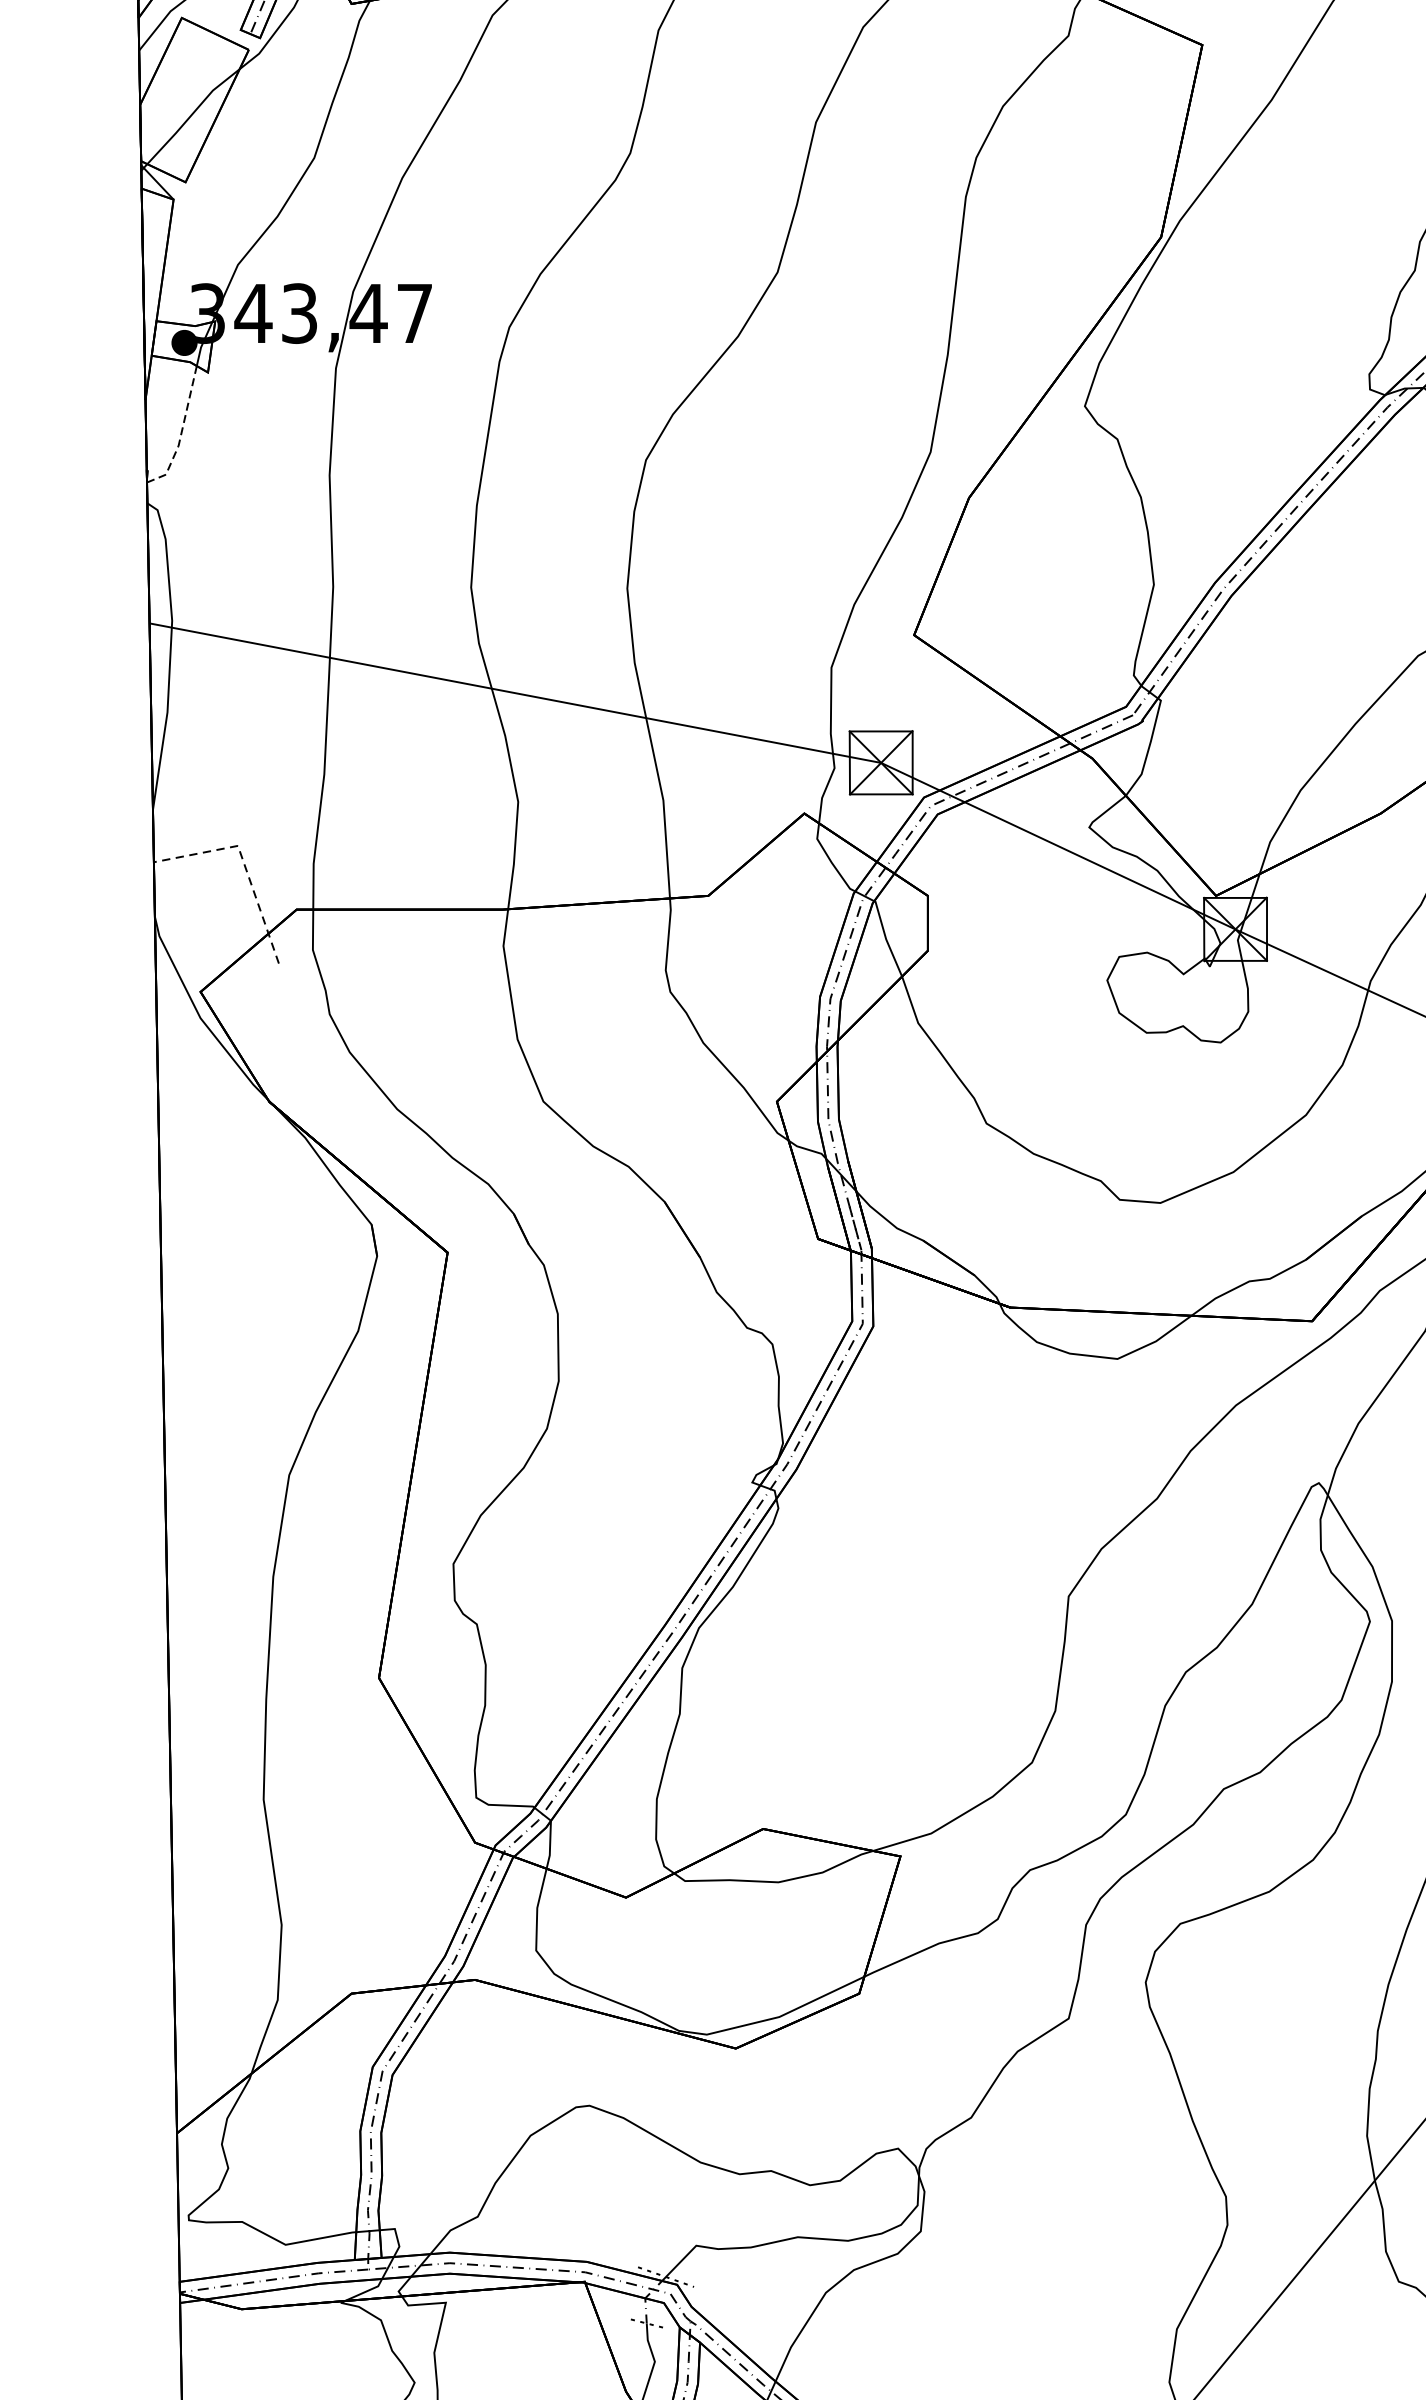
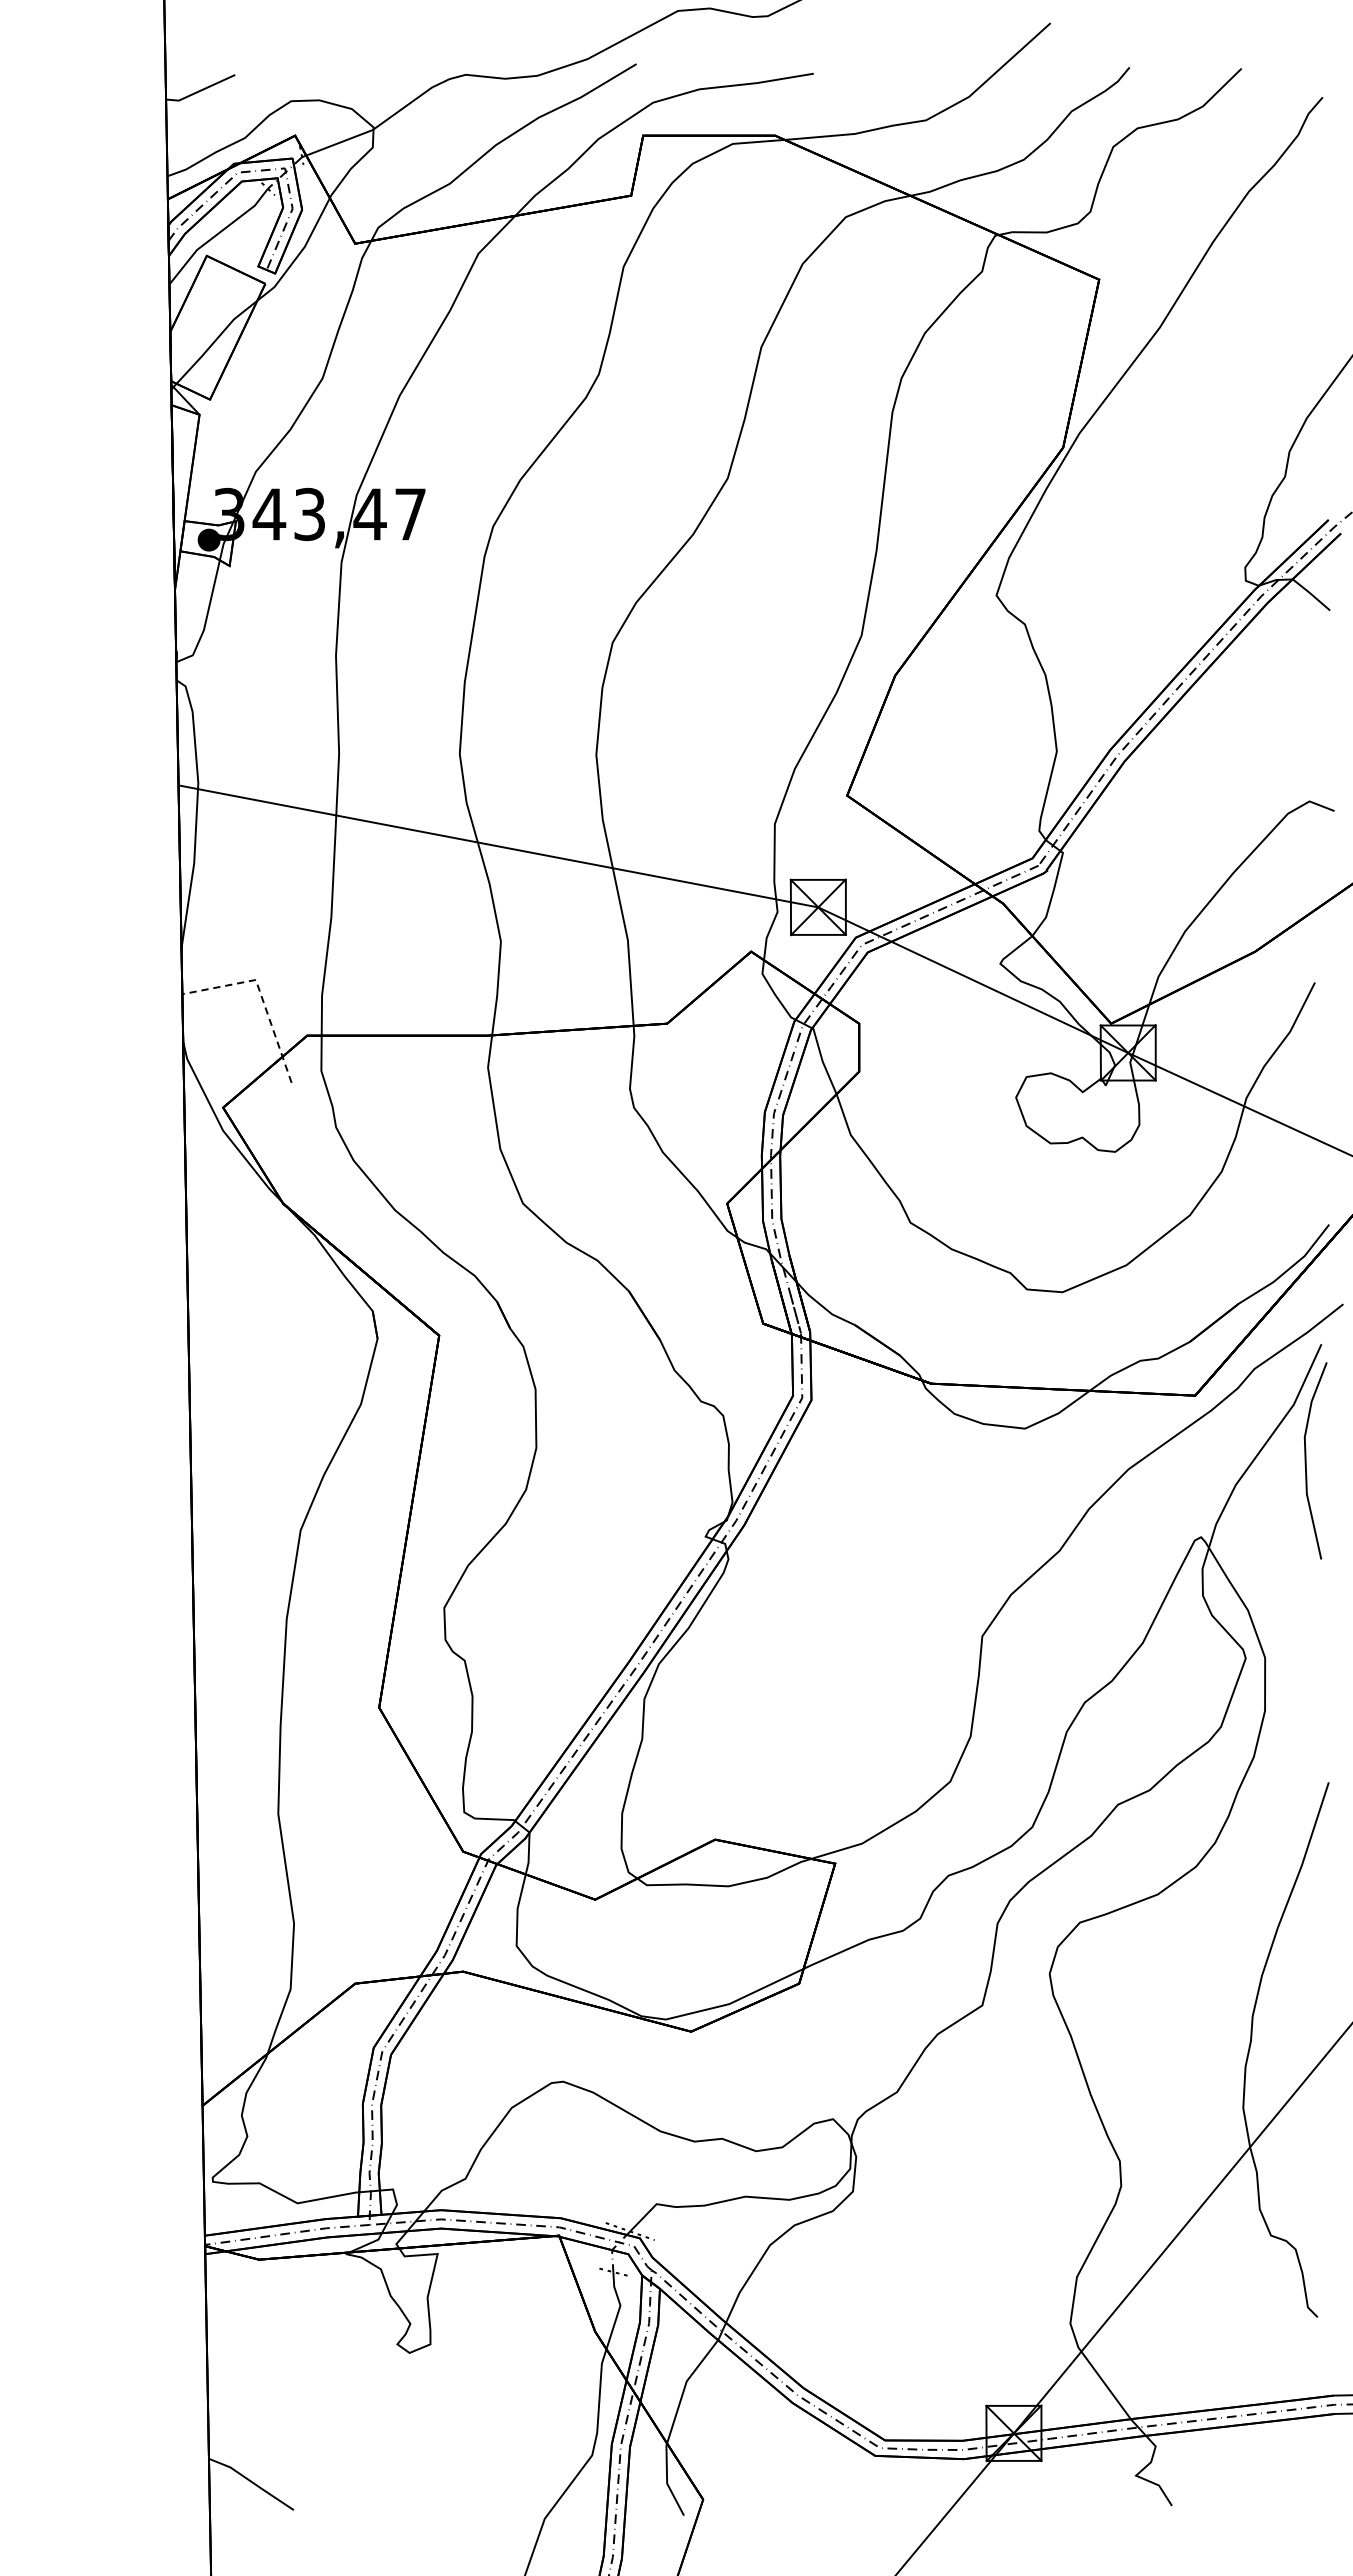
line: (181, 432) -> (206, 618), dashed -> solid

